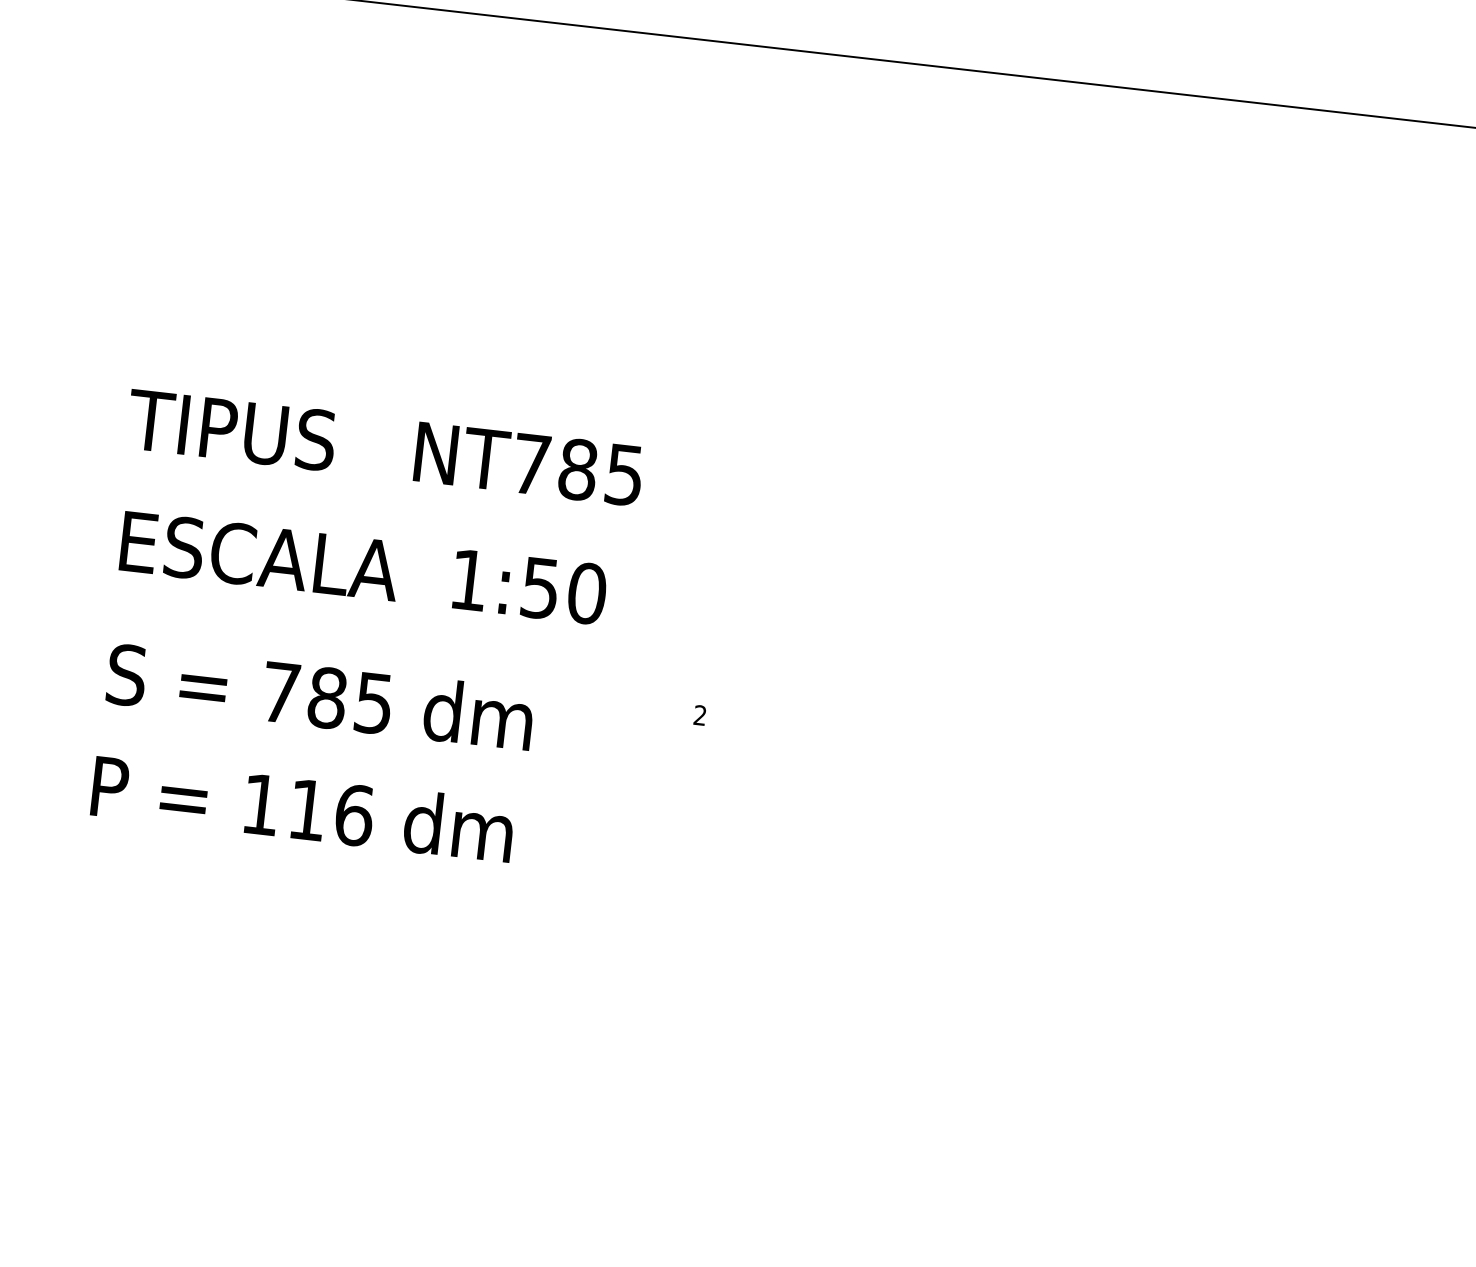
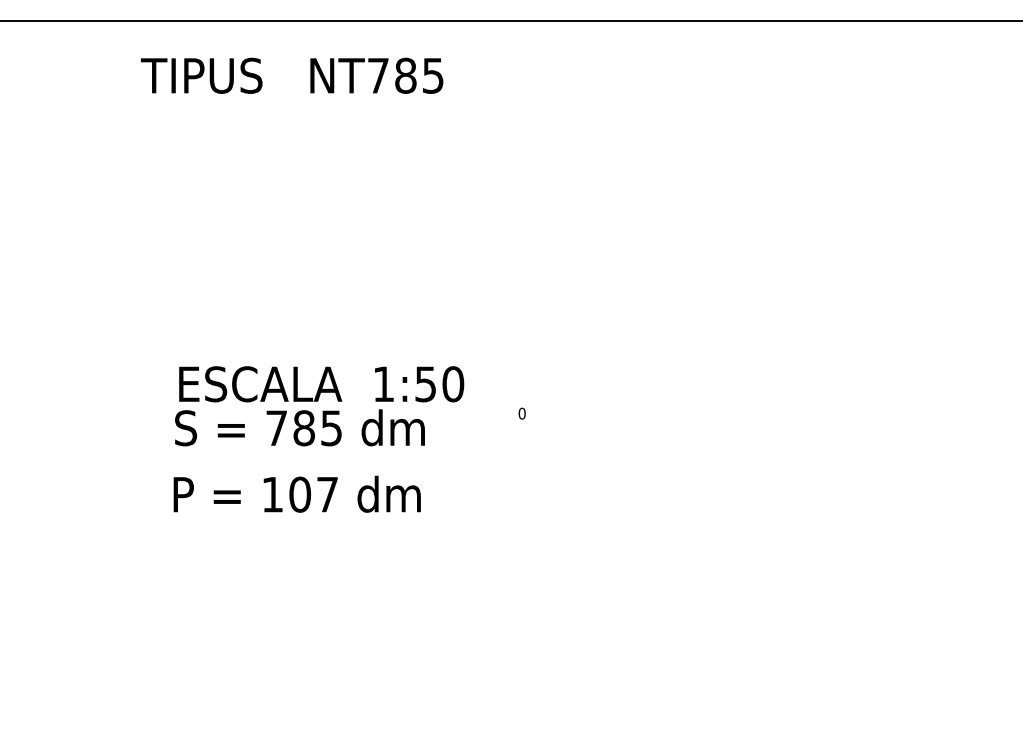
text: (384, 447) -> (291, 75), moved
text: (363, 568) -> (321, 384), moved
text: (699, 715) -> (521, 413), 2 -> 0
text: (330, 812) -> (313, 494), 116 -> 107

